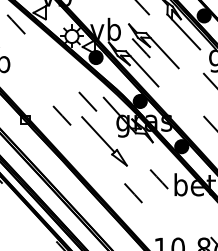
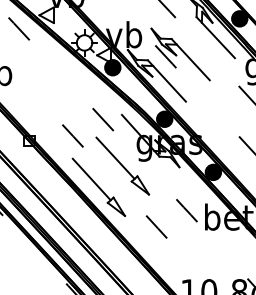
part: (83, 158) -> (98, 186), added

